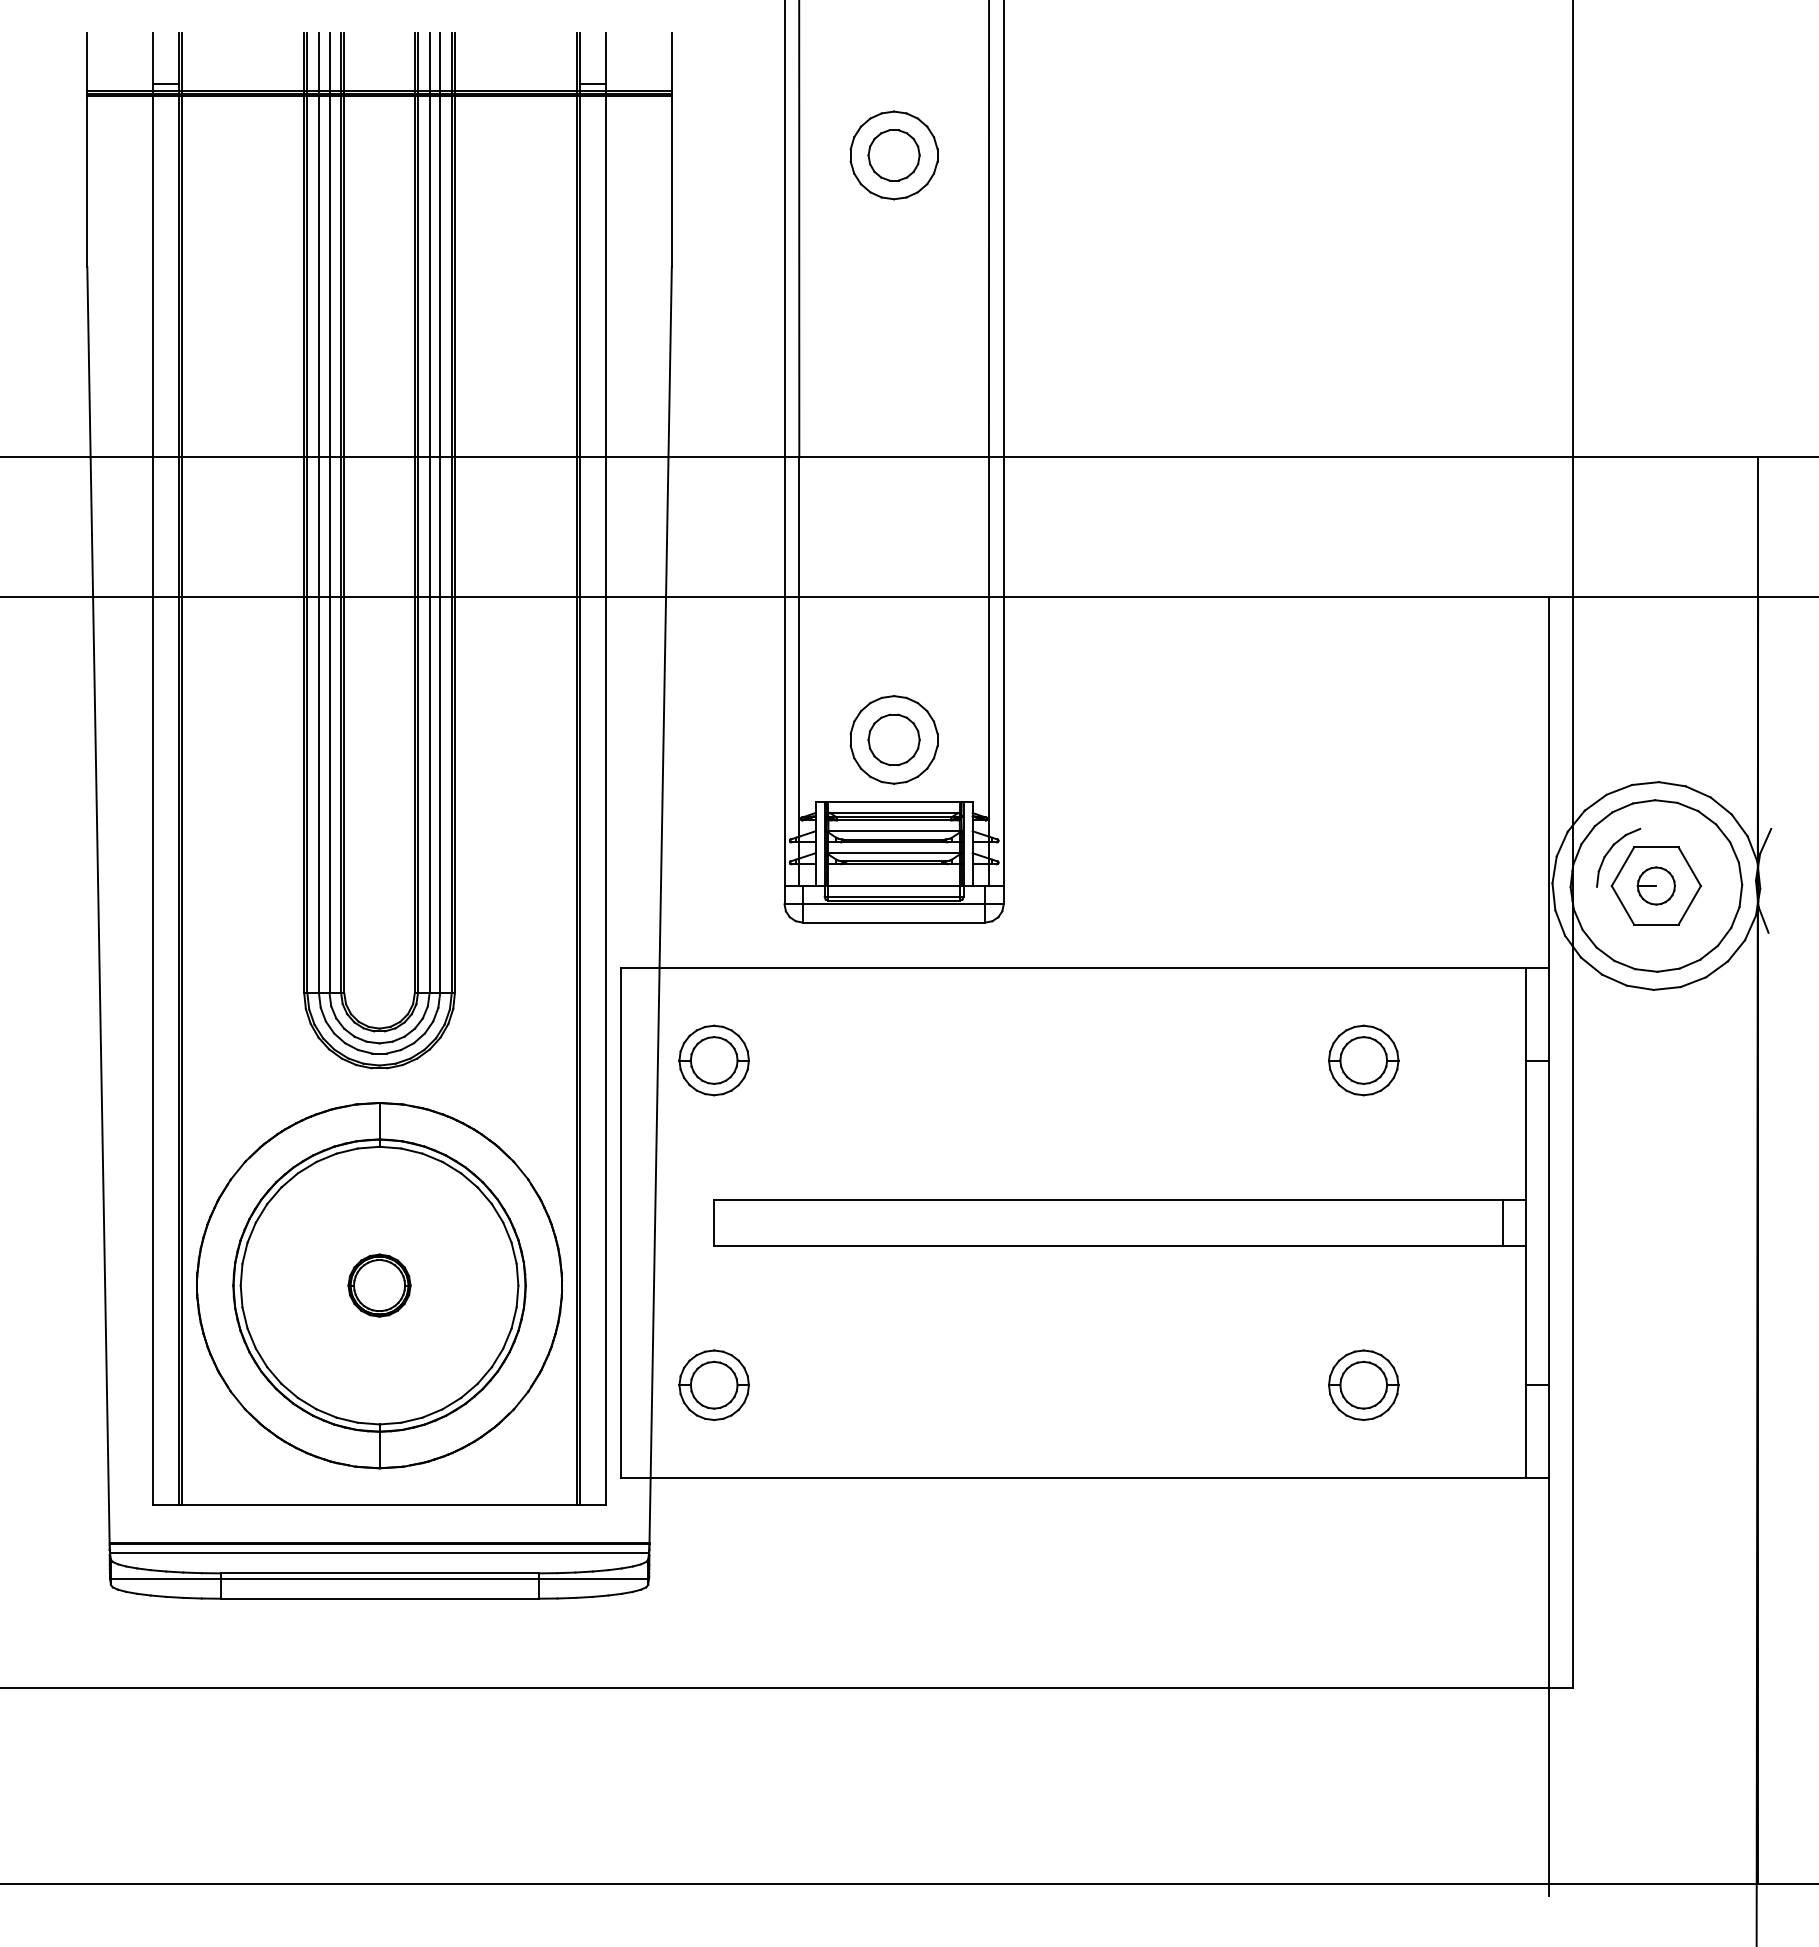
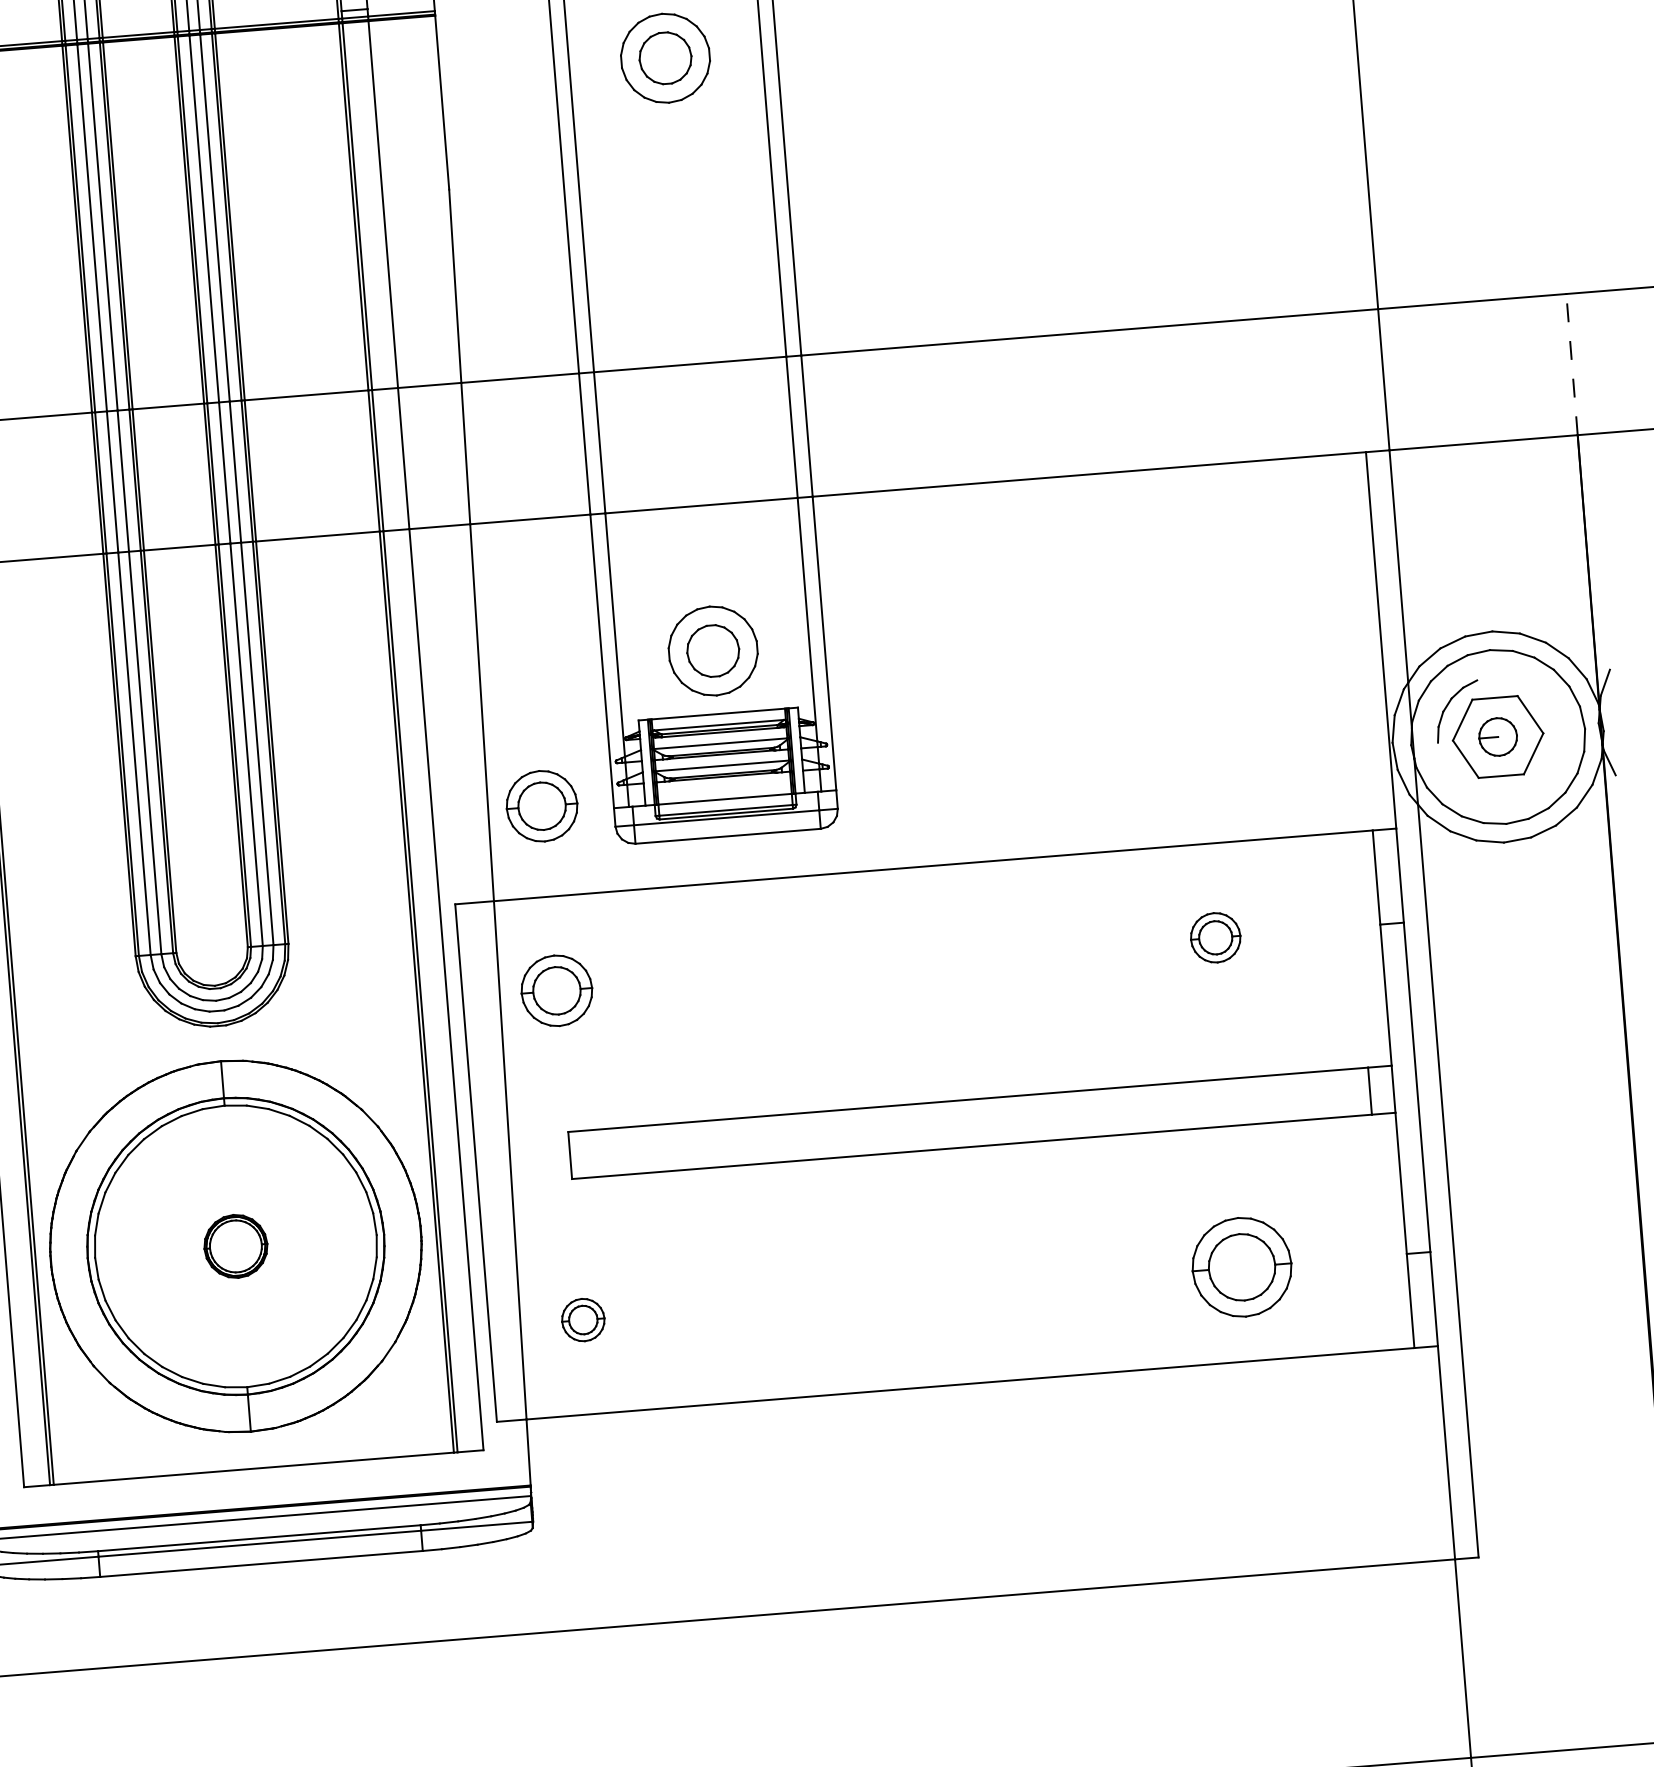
line: (1758, 526) -> (1572, 364), solid -> dashed
part: (713, 878) -> (541, 806), added
part: (1363, 1060) -> (1215, 937), size x0.7
part: (713, 1384) -> (582, 1319), size x0.6
part: (1363, 1384) -> (1241, 1266), size x1.4

